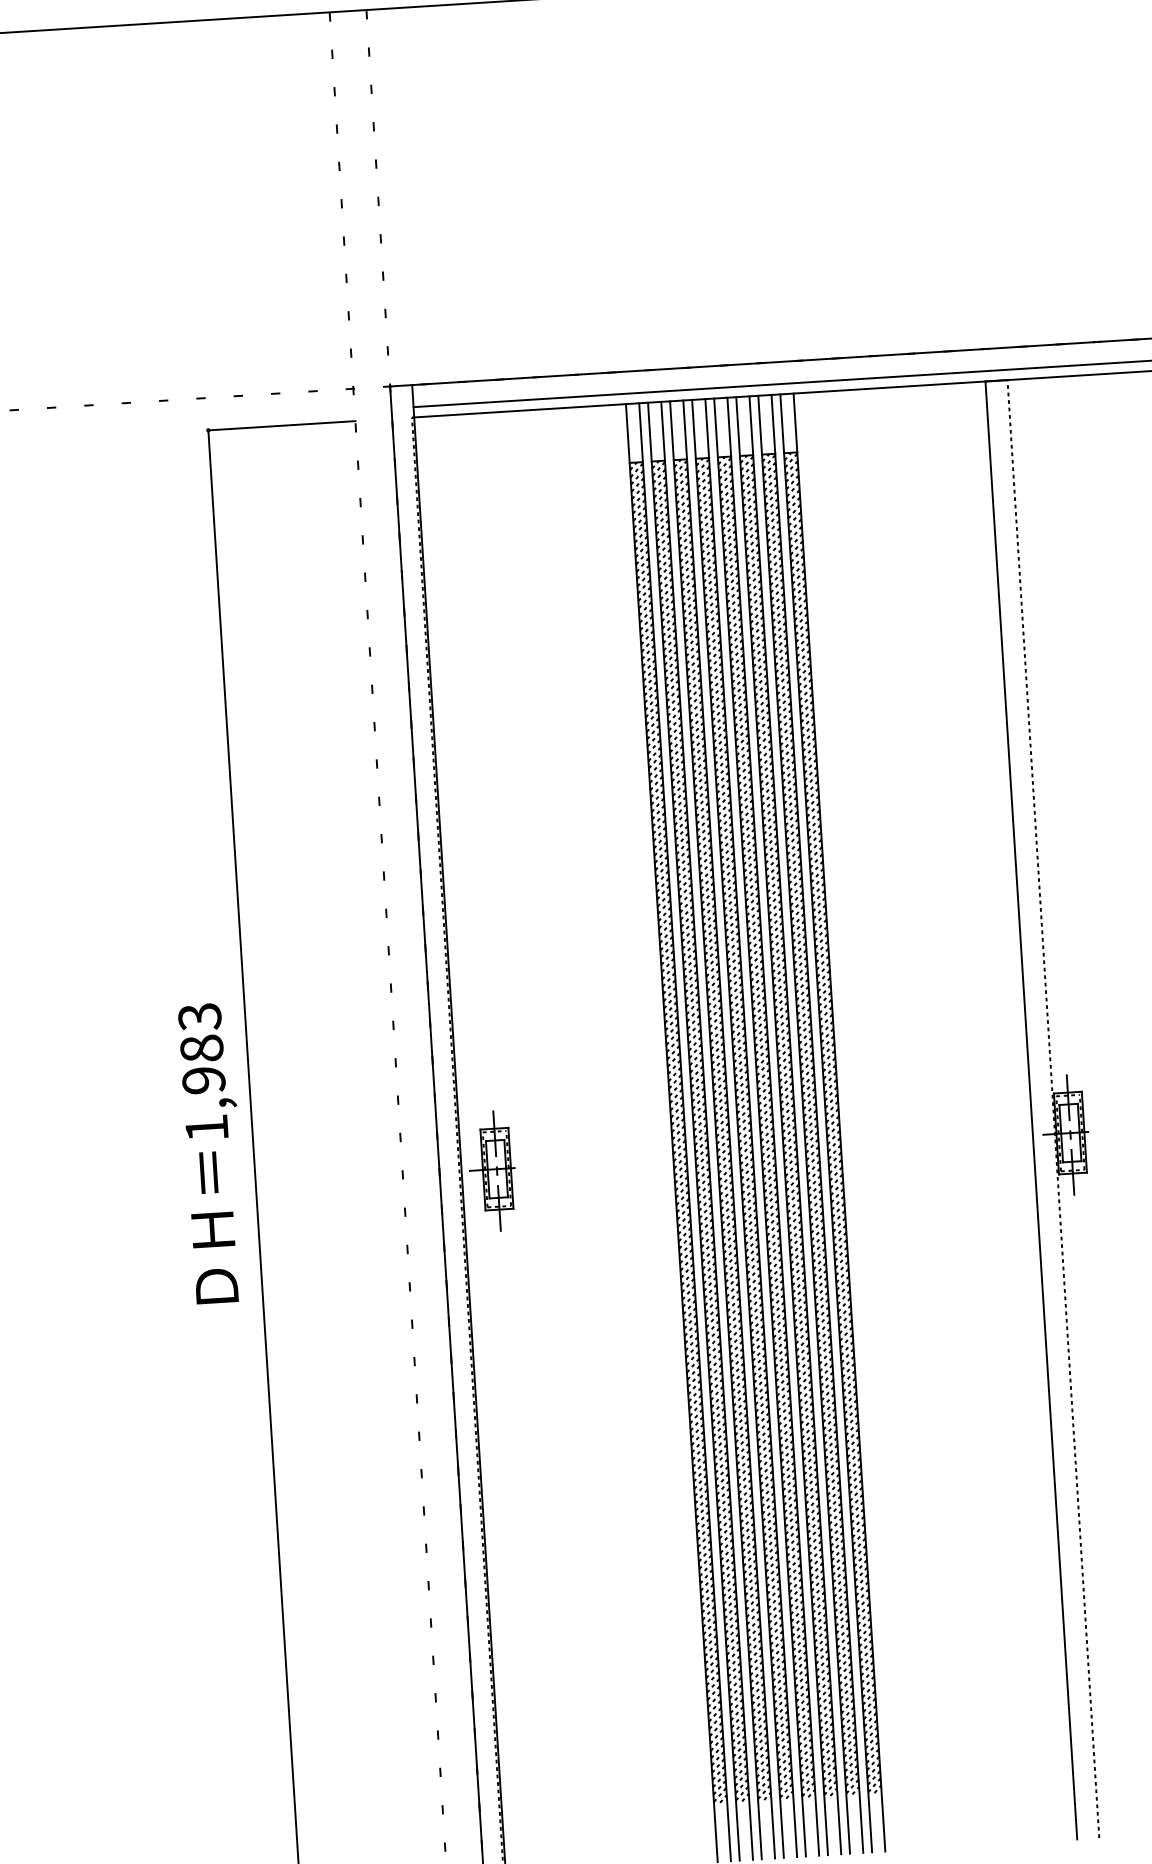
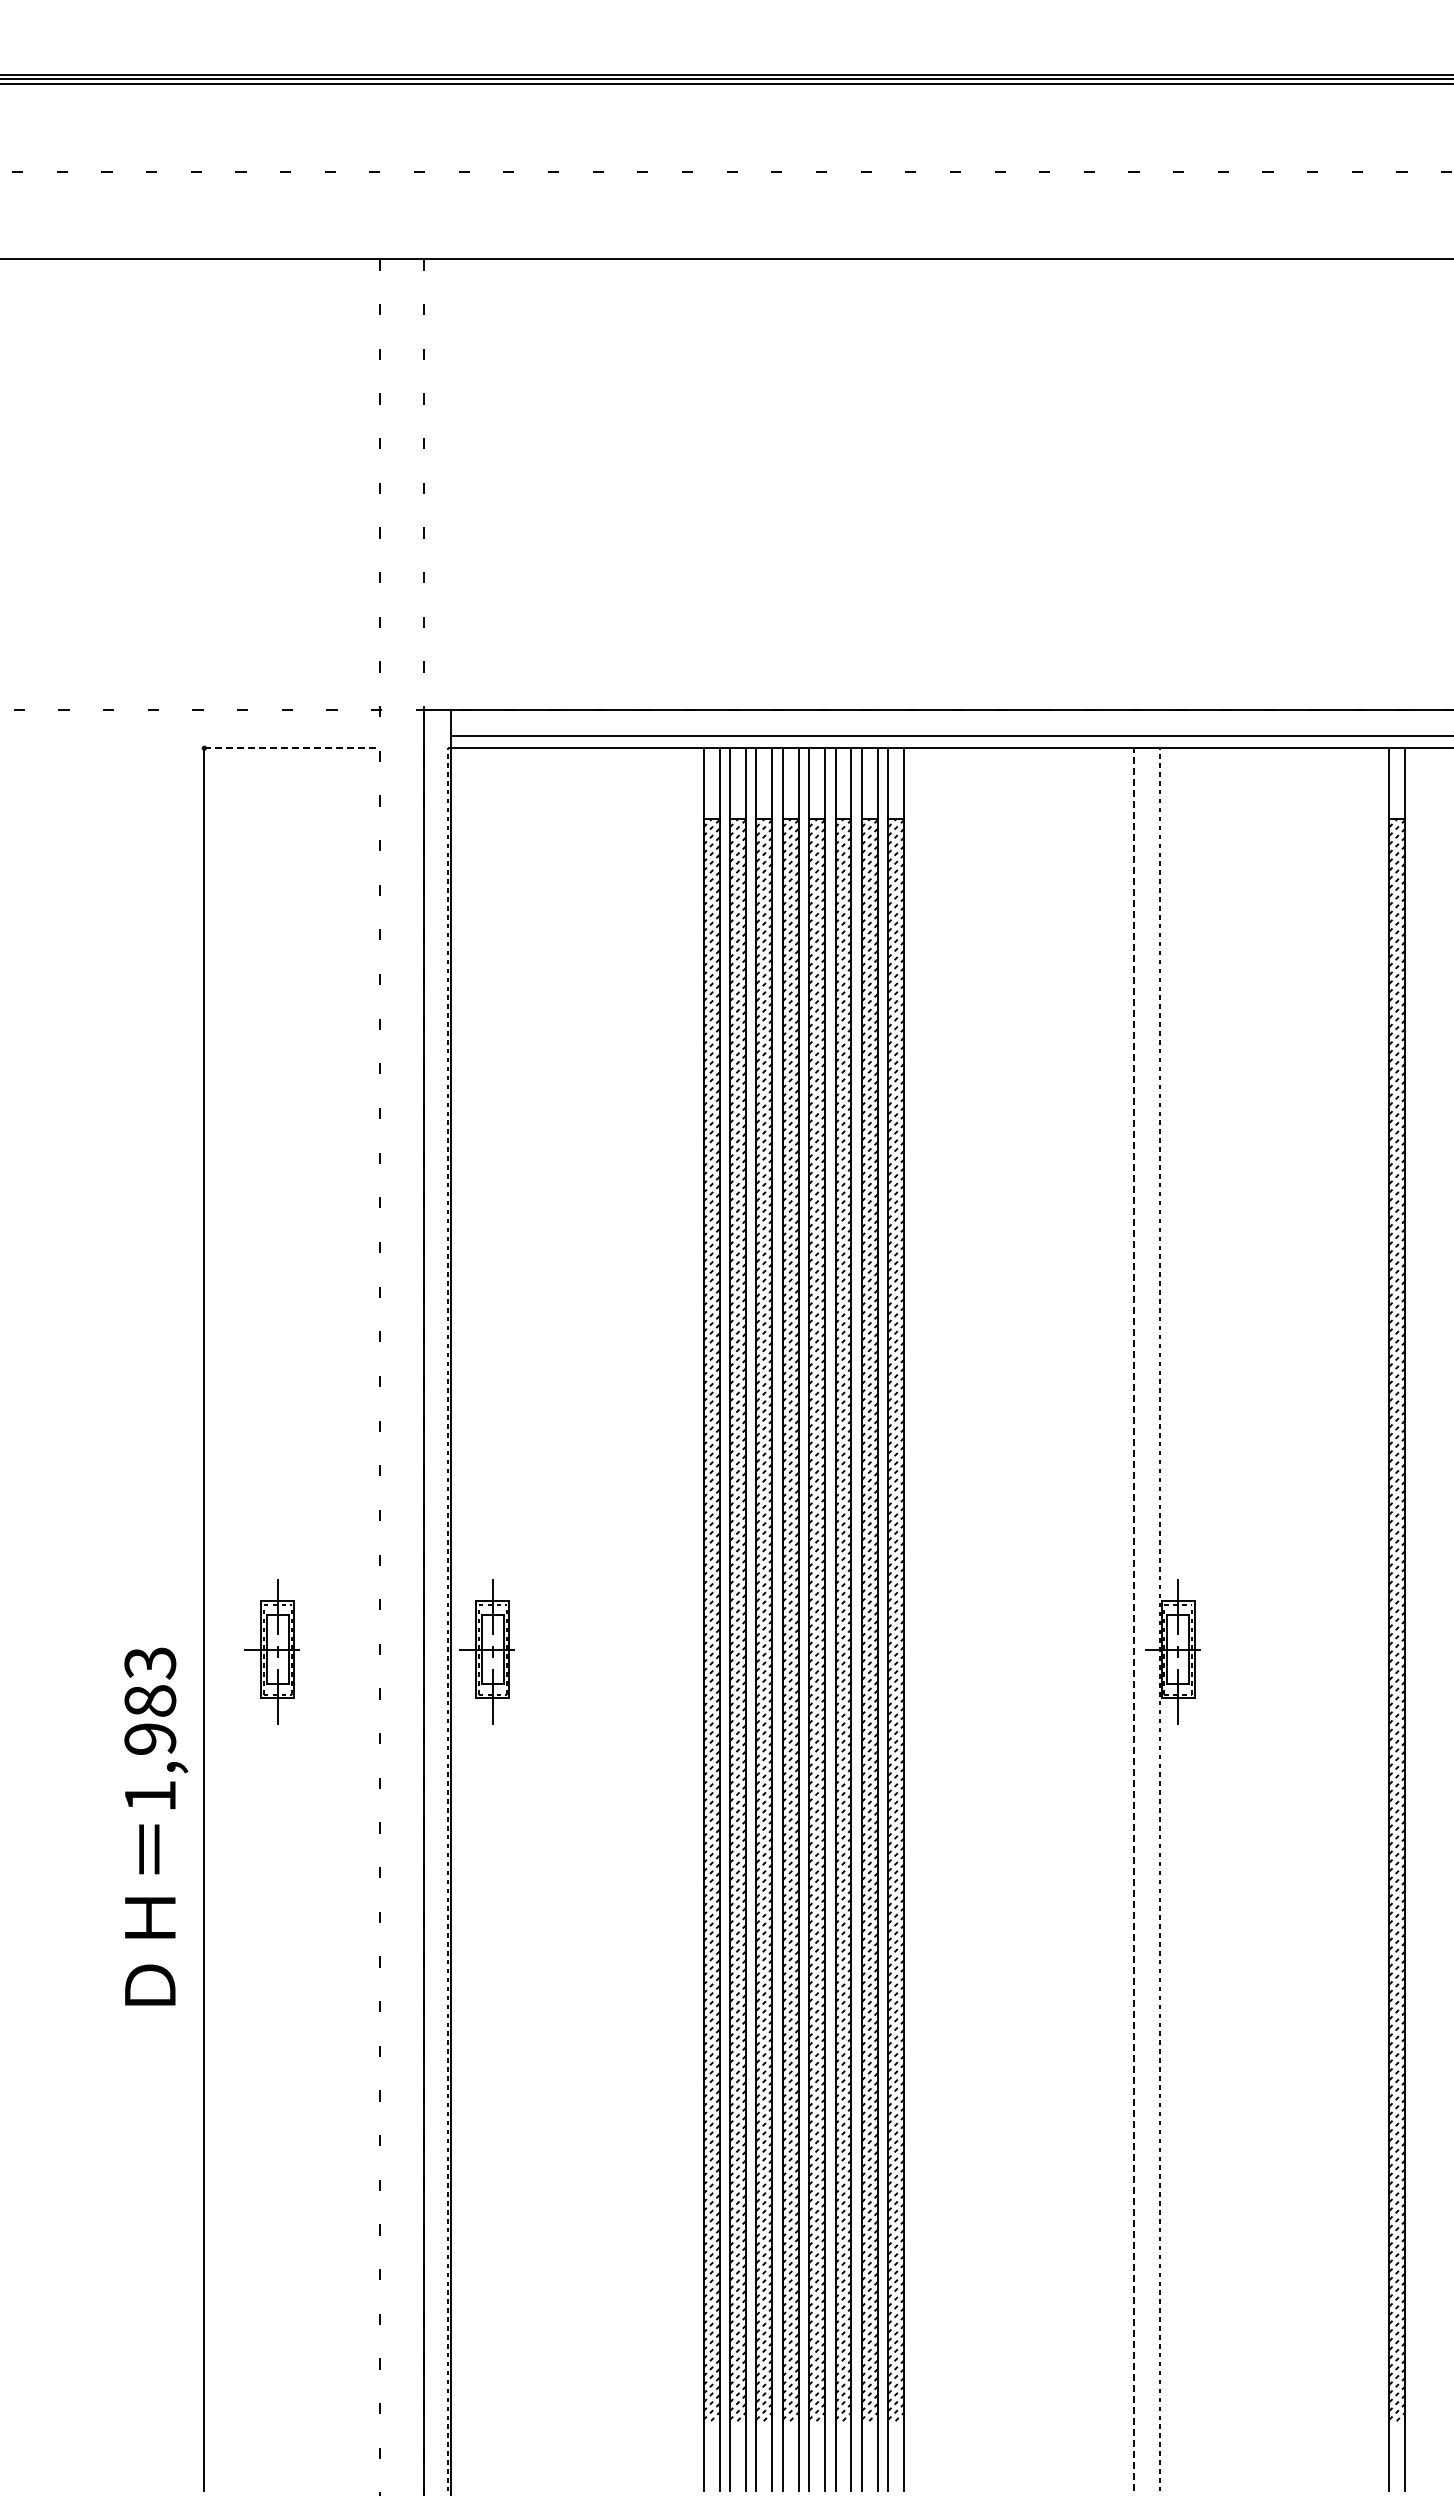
line: (282, 425) -> (292, 748), solid -> dashed
line: (1031, 1110) -> (1133, 1619), solid -> dashed
text: (213, 1153) -> (156, 1826), moved
part: (312, 1182) -> (271, 1651), added

